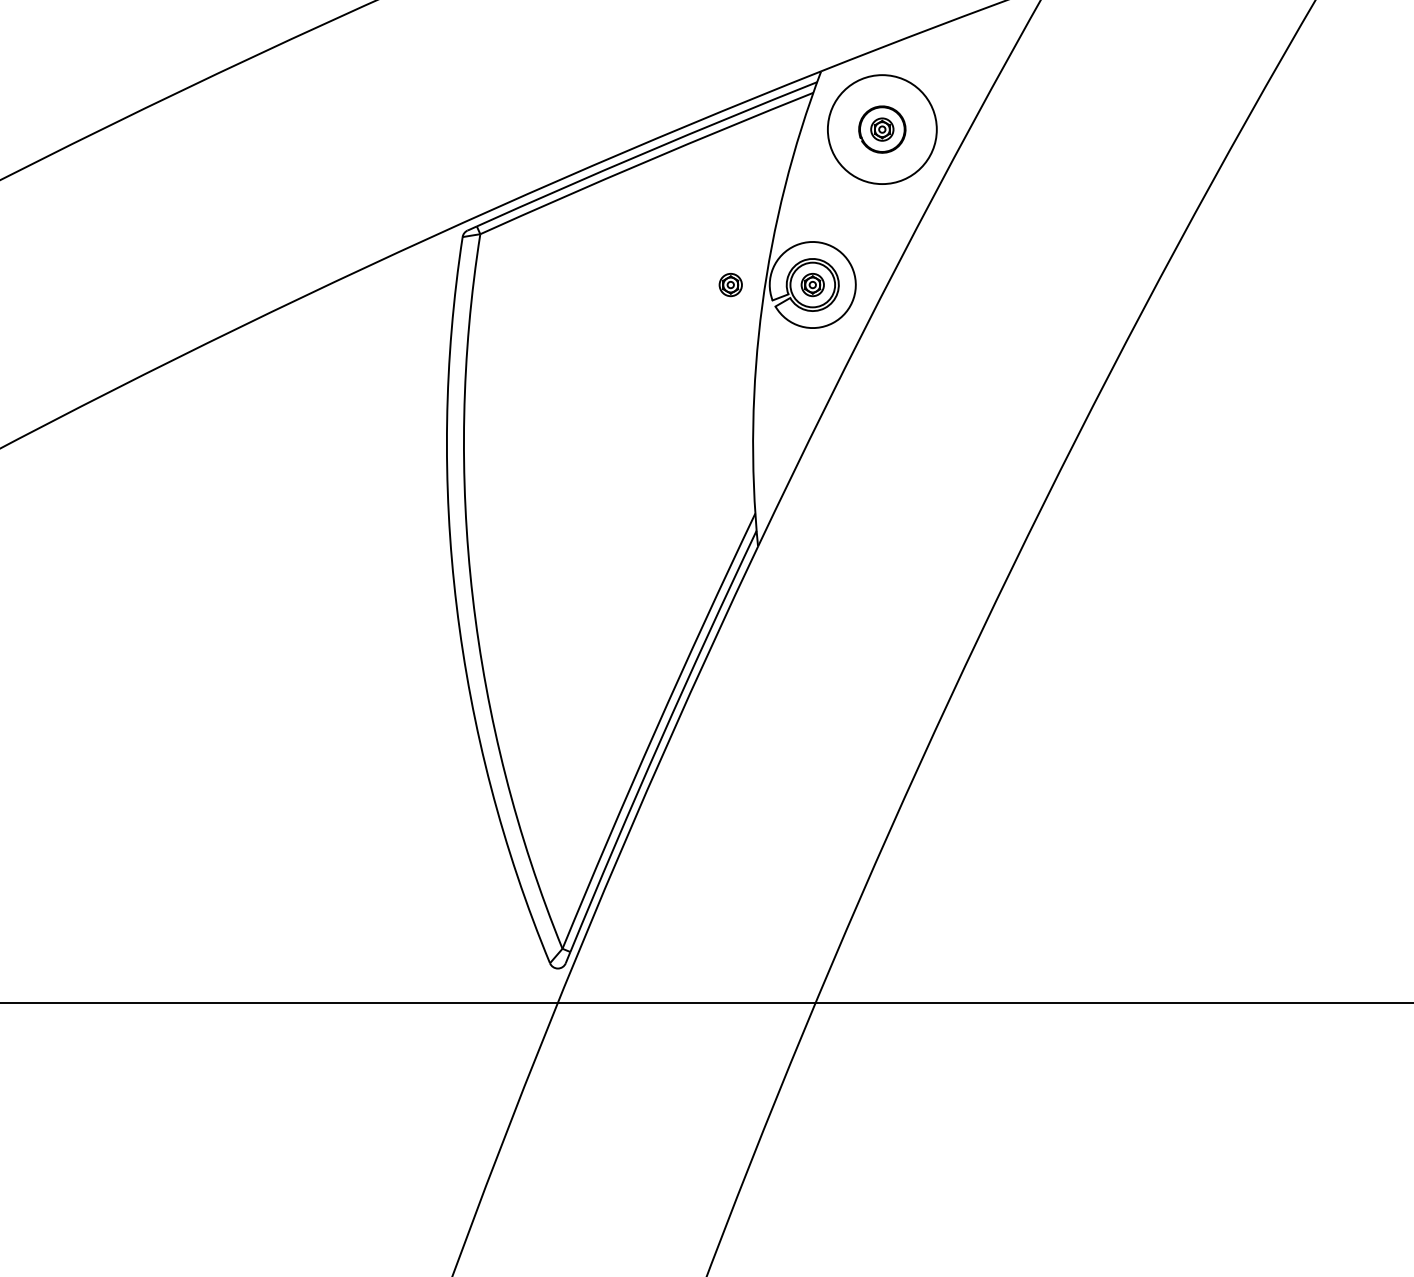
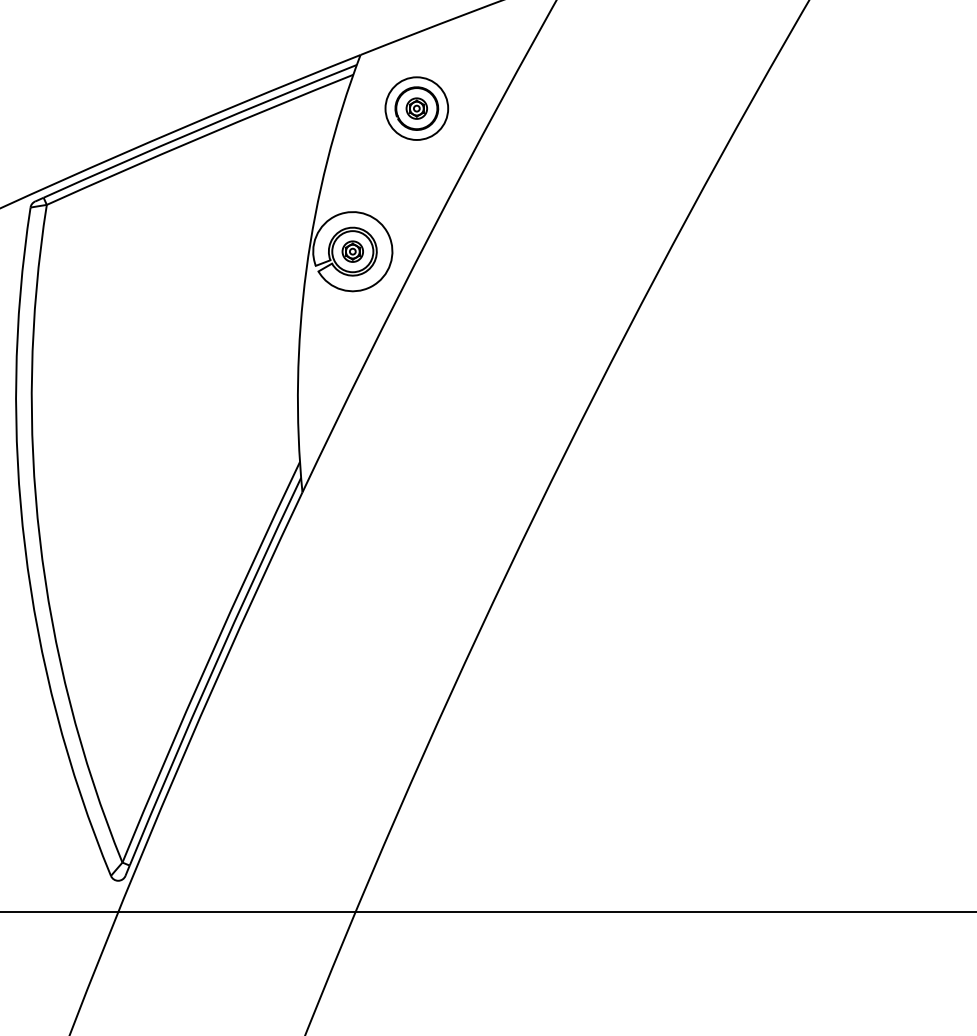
circle: (882, 129) -> (416, 108), size x0.62
part: (730, 285) -> (277, 252), removed

